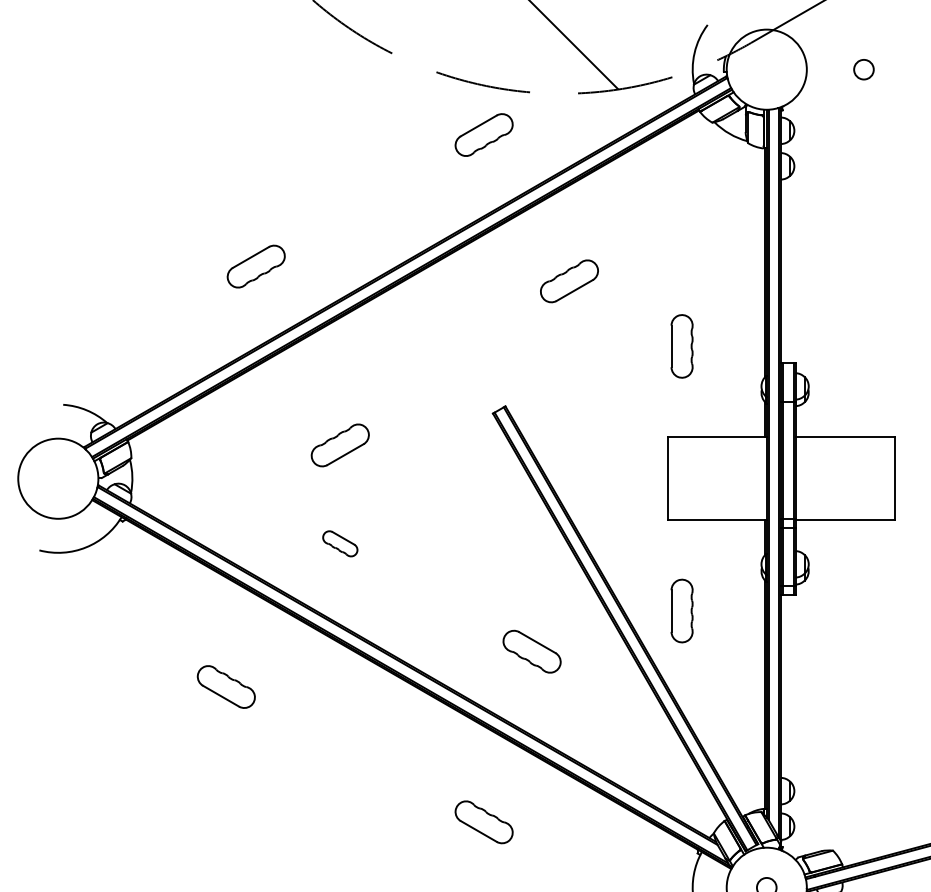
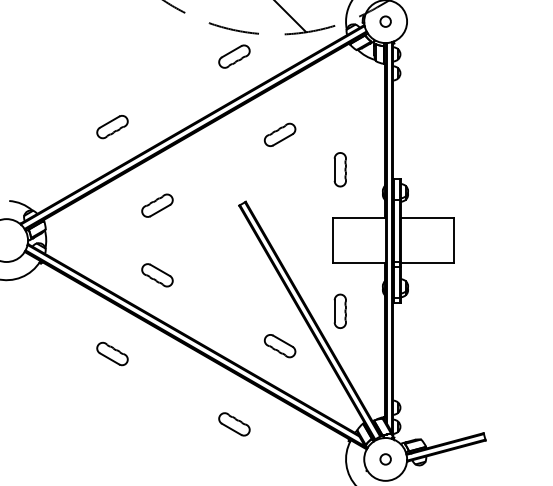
circle: (863, 69) -> (385, 21), moved
part: (340, 444) -> (157, 205), moved
part: (340, 544) -> (157, 275), size x1.67
part: (530, 652) -> (279, 346), moved
part: (226, 686) -> (112, 353), moved

